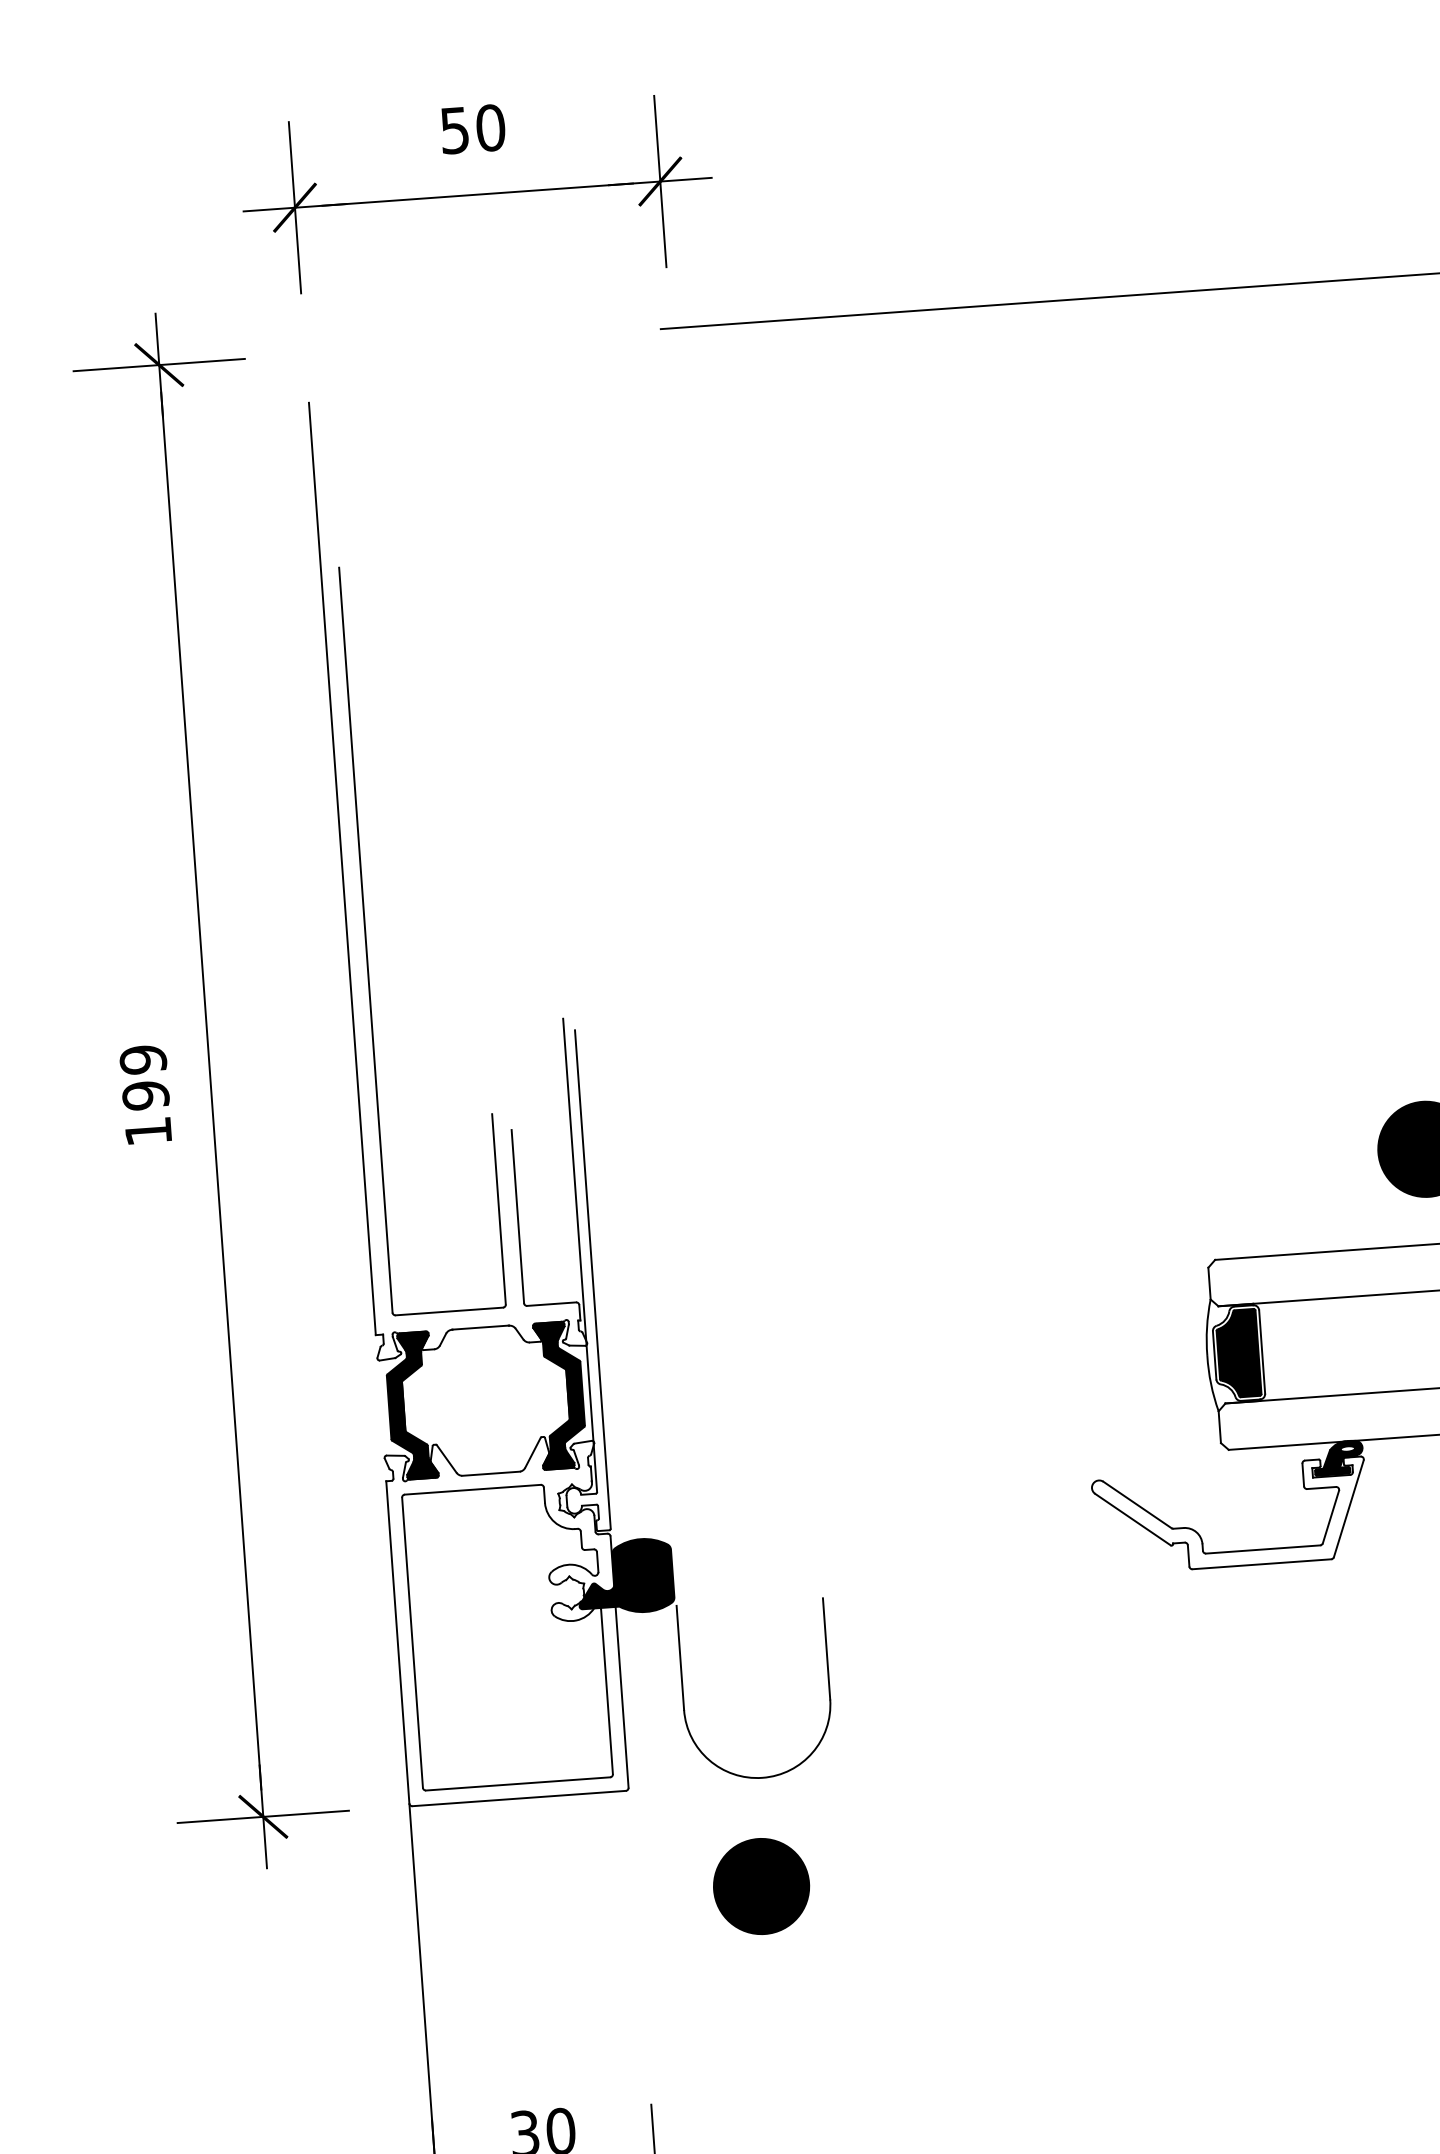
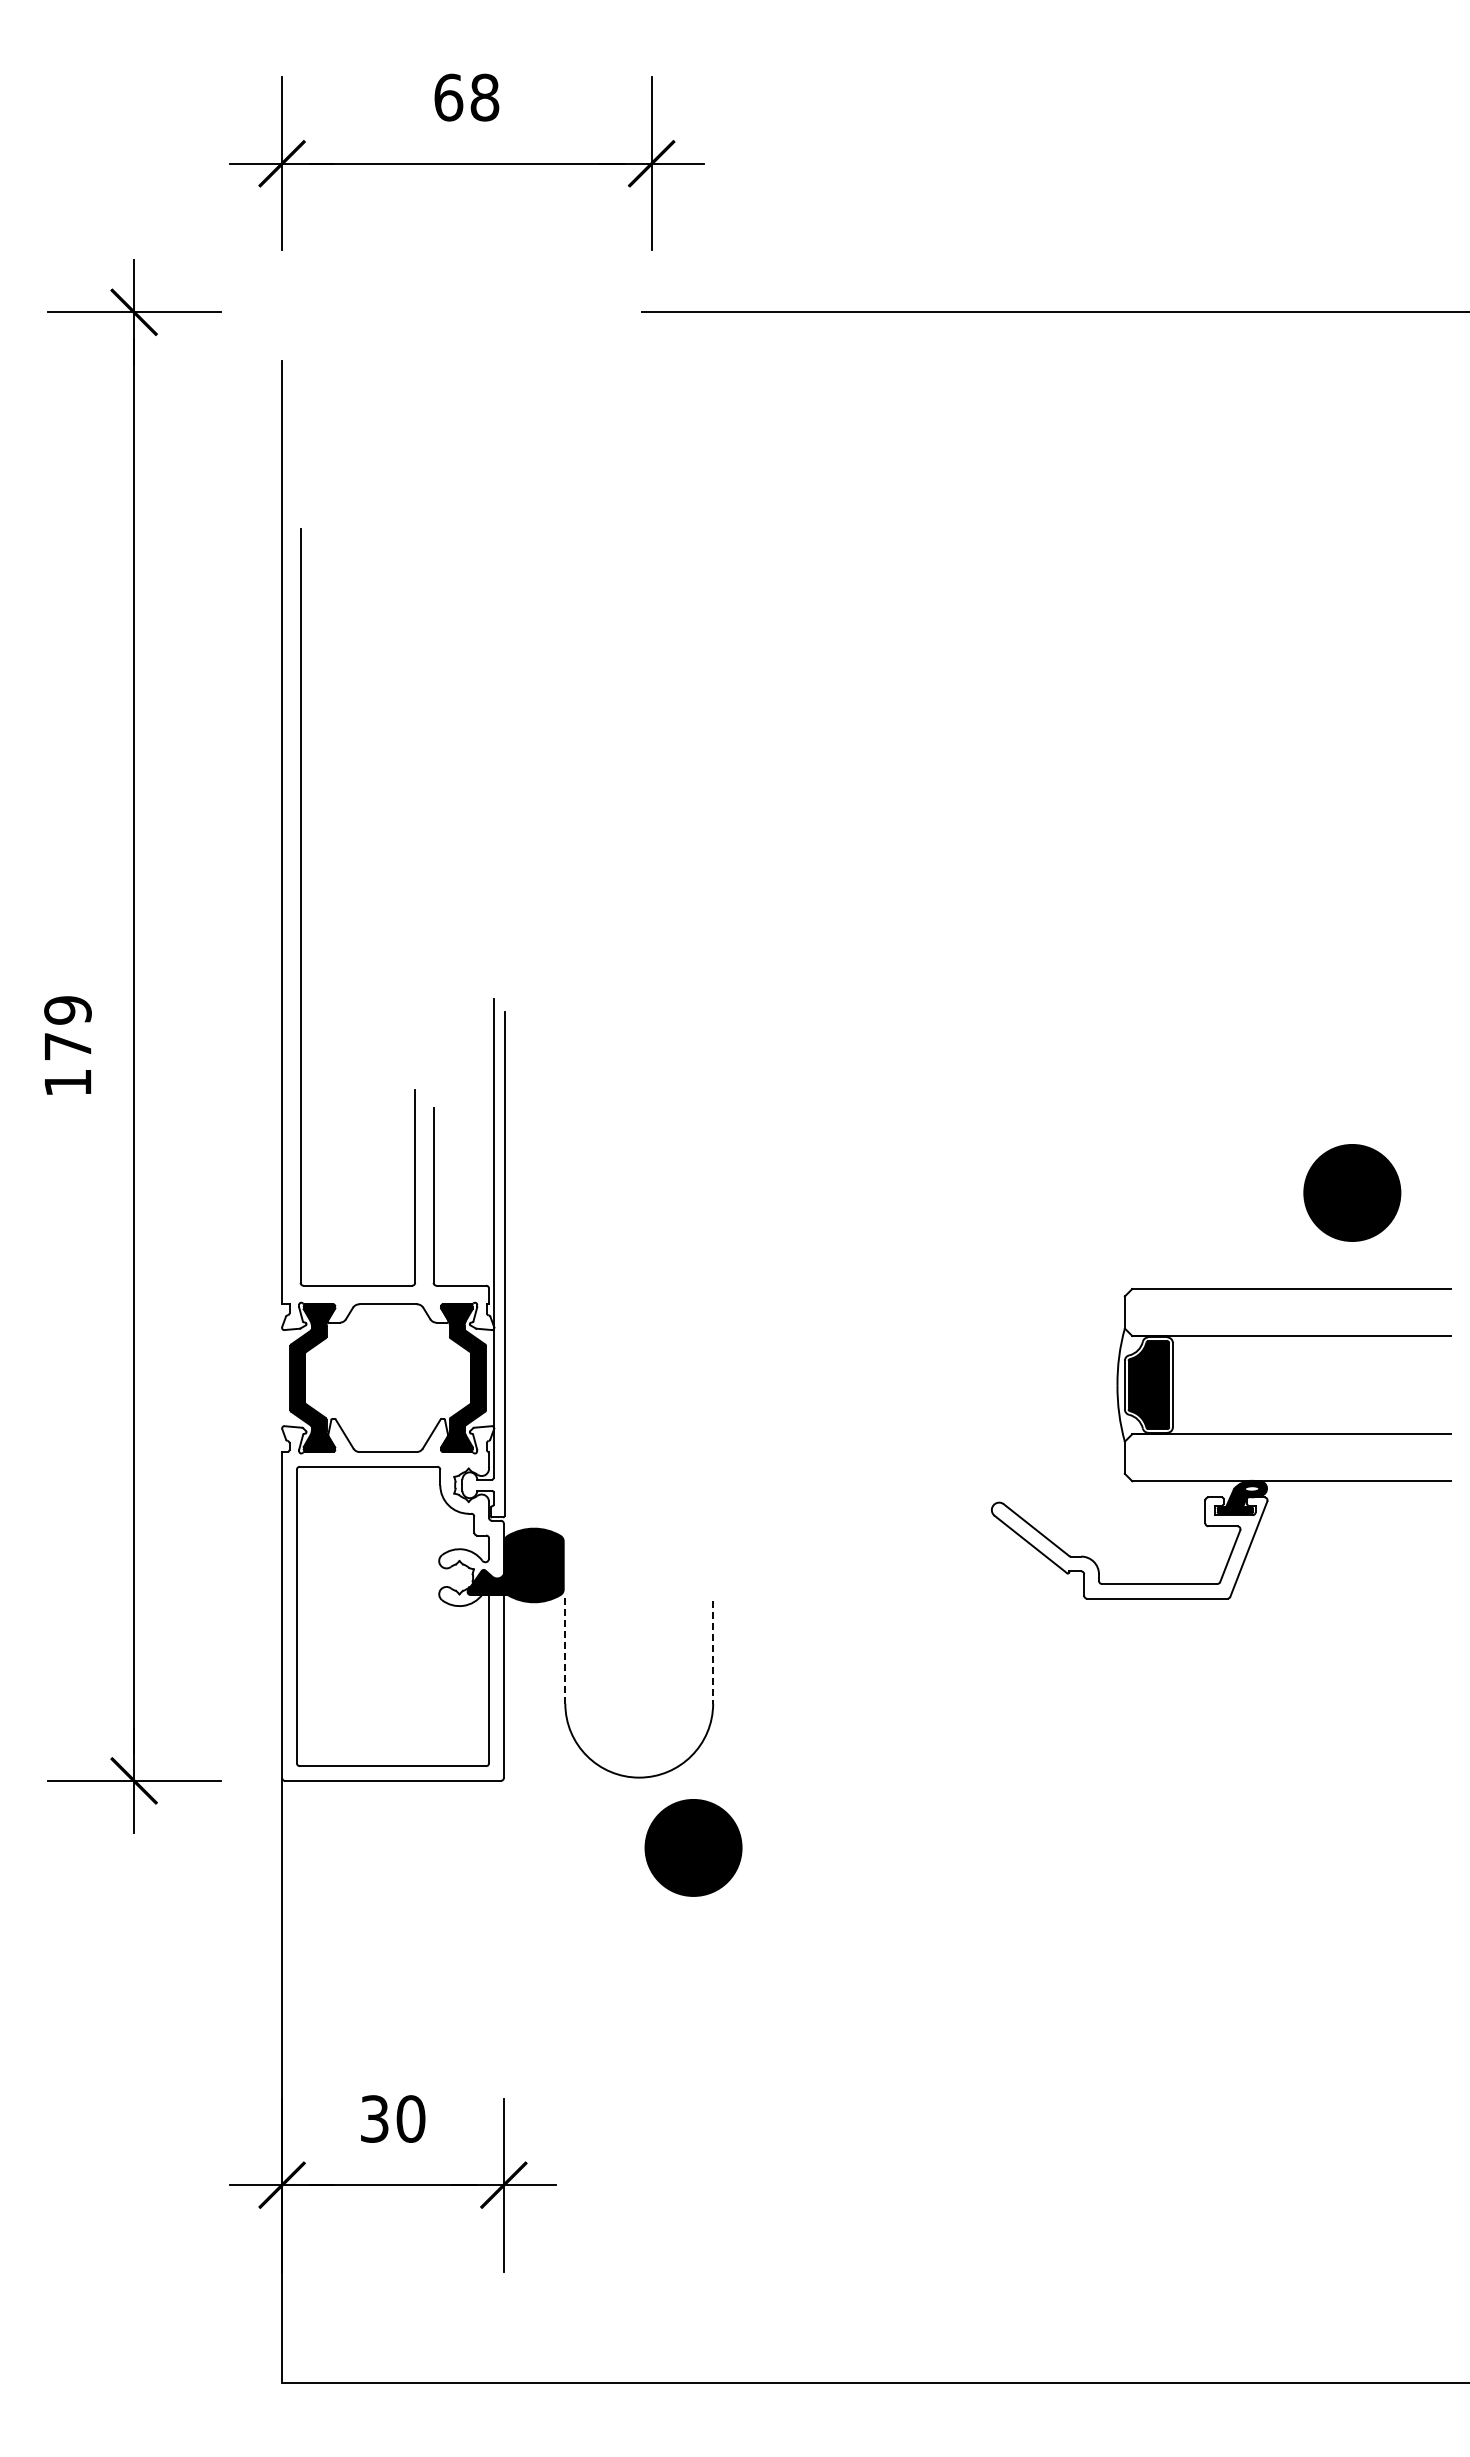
text: (472, 129) -> (466, 97), 50 -> 68
text: (145, 1095) -> (67, 1046), 199 -> 179
line: (827, 1649) -> (713, 1653), solid -> dashed
line: (680, 1658) -> (565, 1651), solid -> dashed
part: (761, 1886) -> (693, 1847), moved

